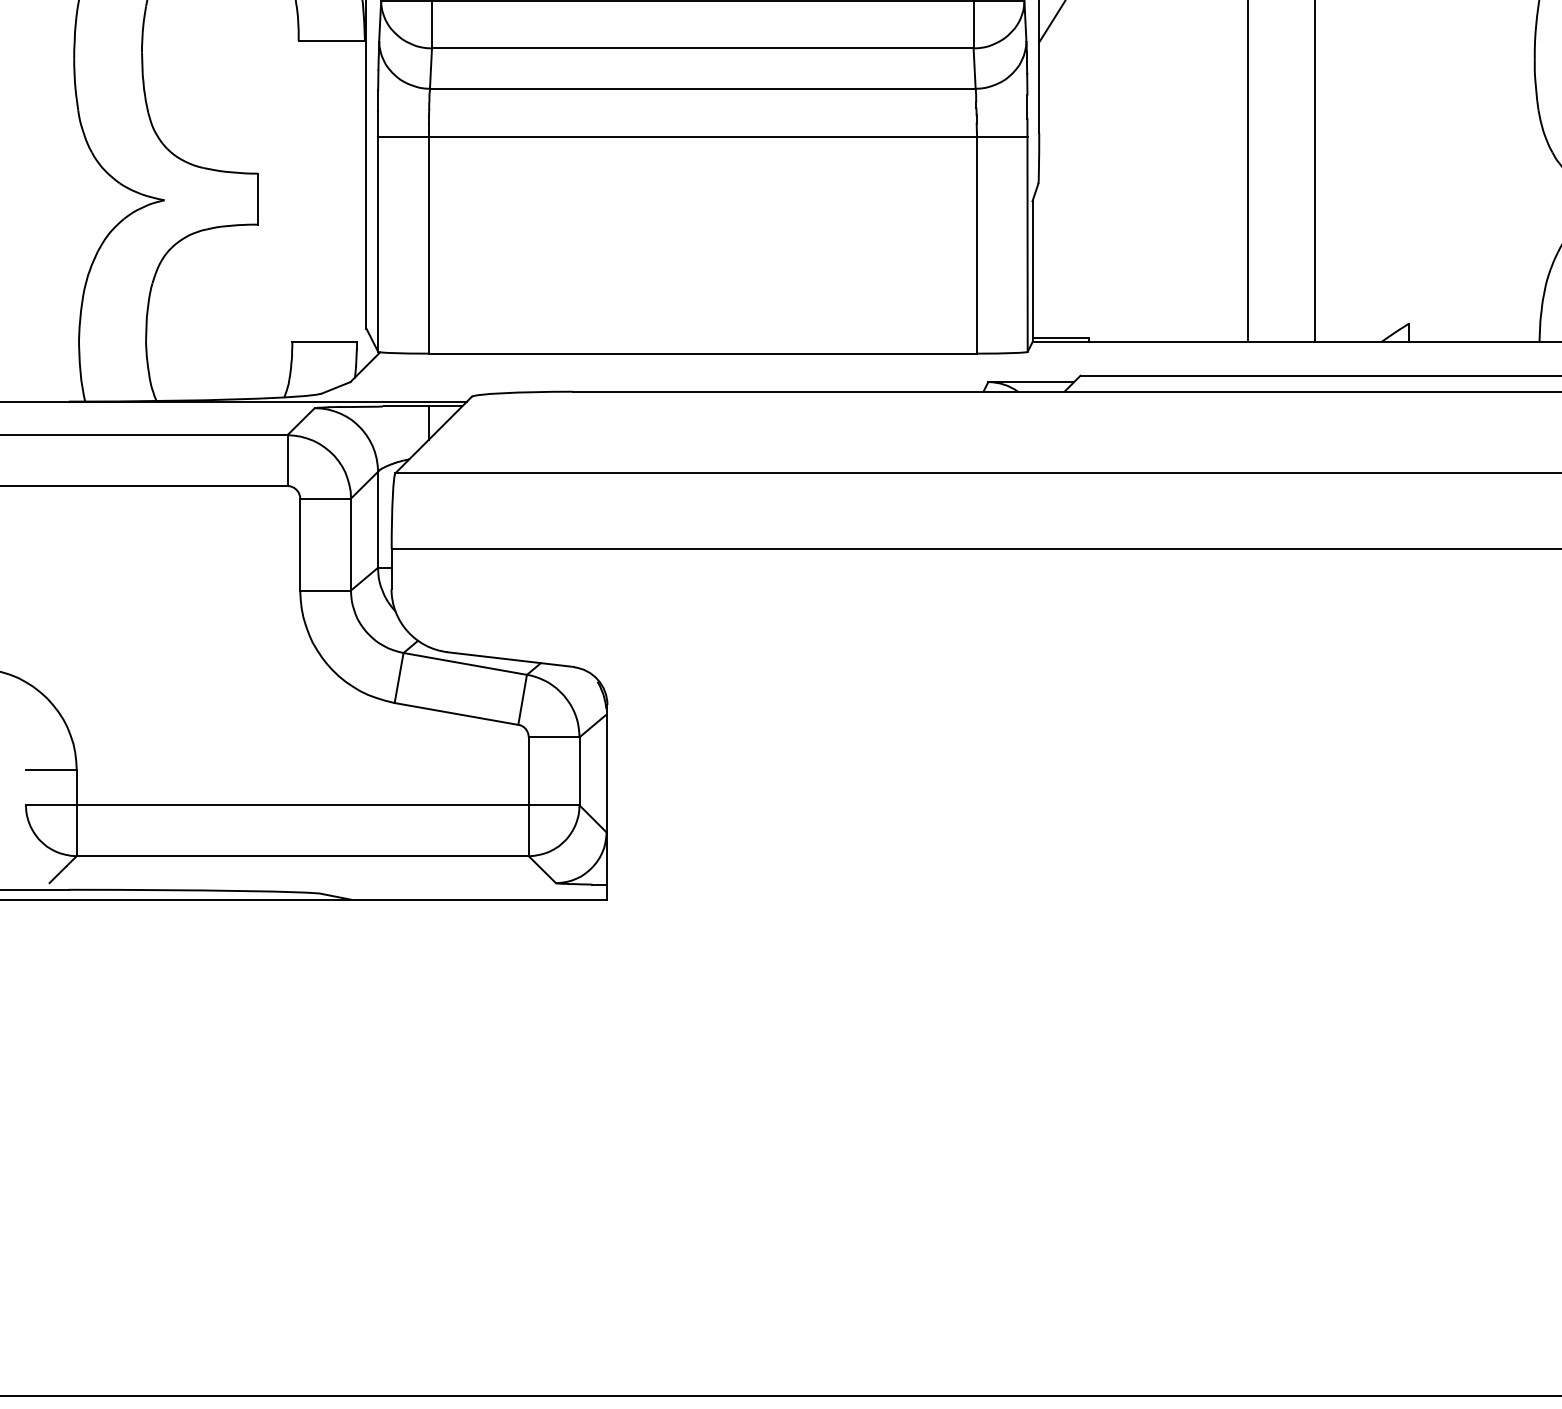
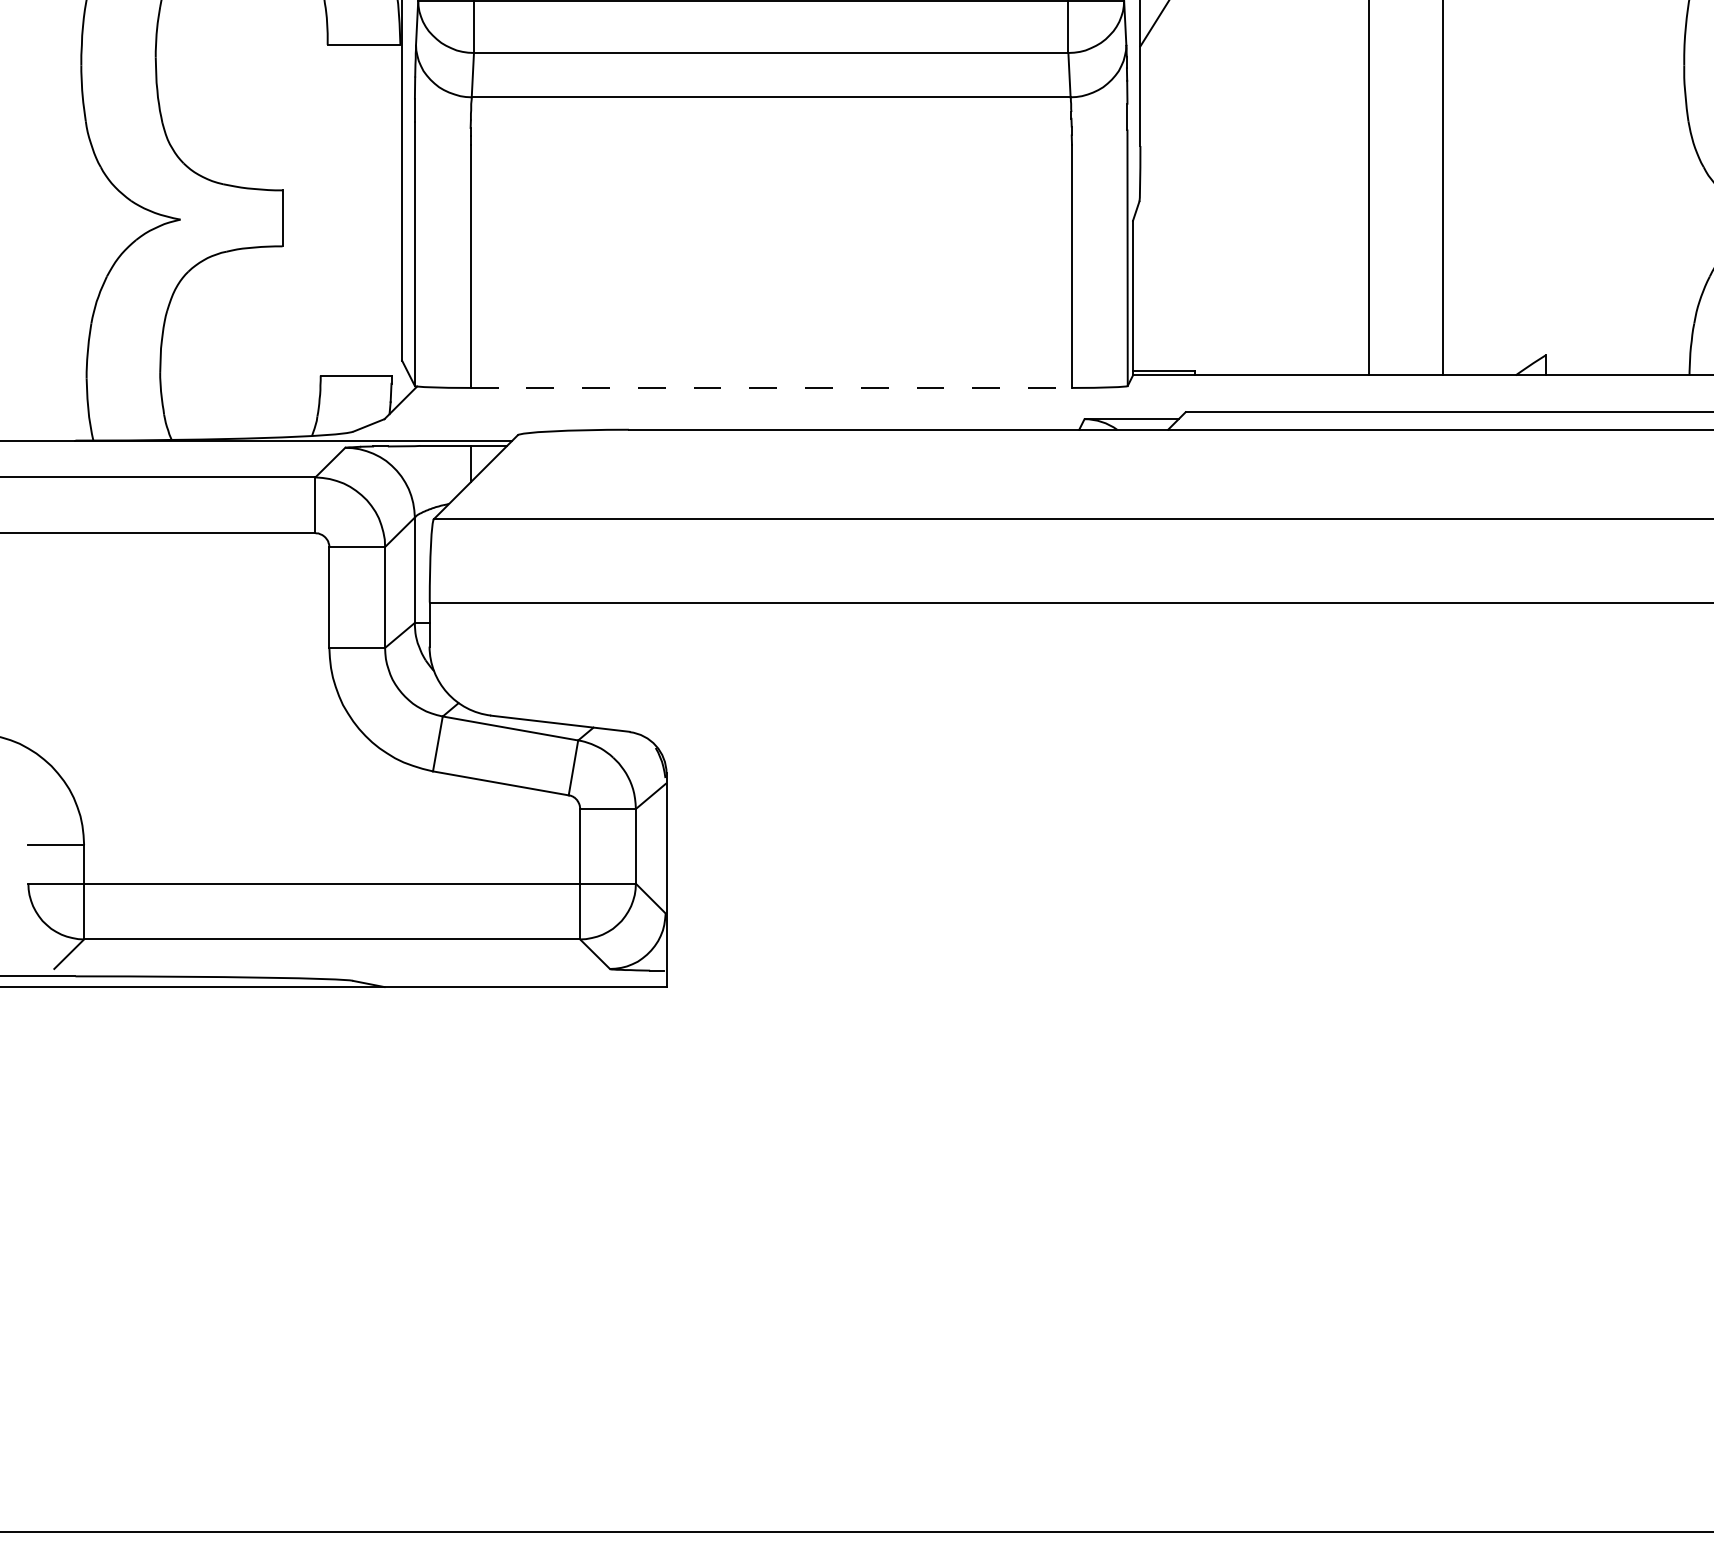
line: (702, 136) -> (770, 149), removed
line: (703, 353) -> (771, 387), solid -> dashed

